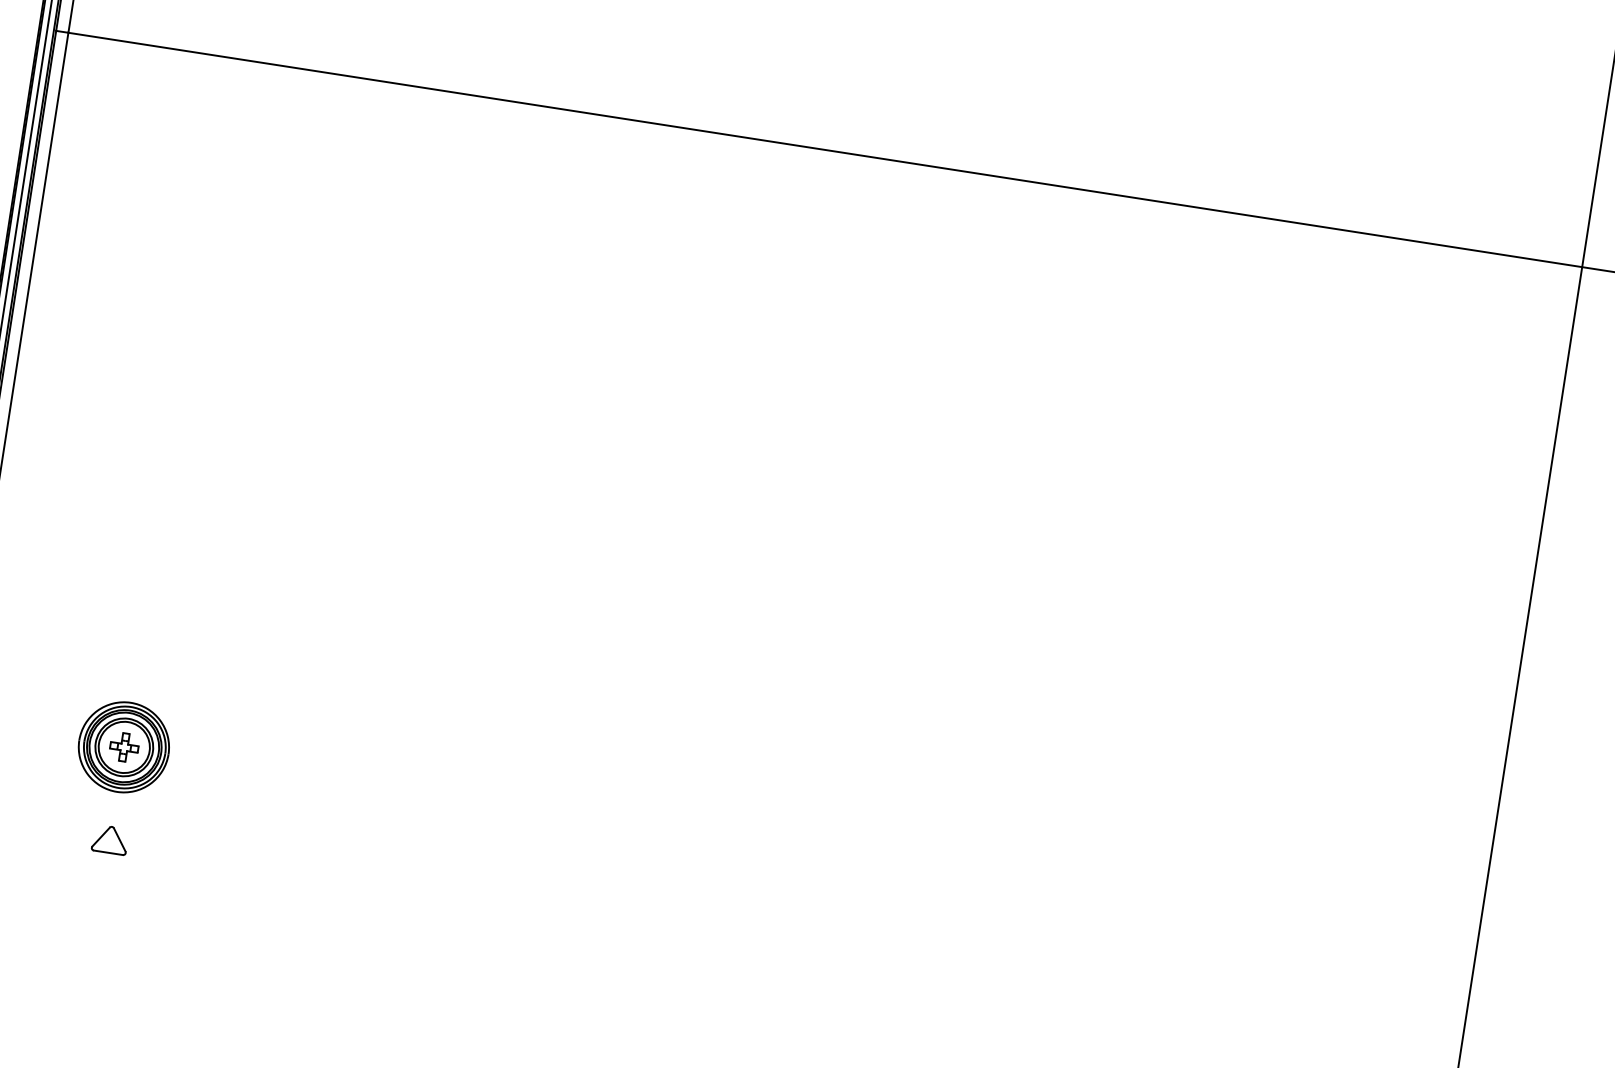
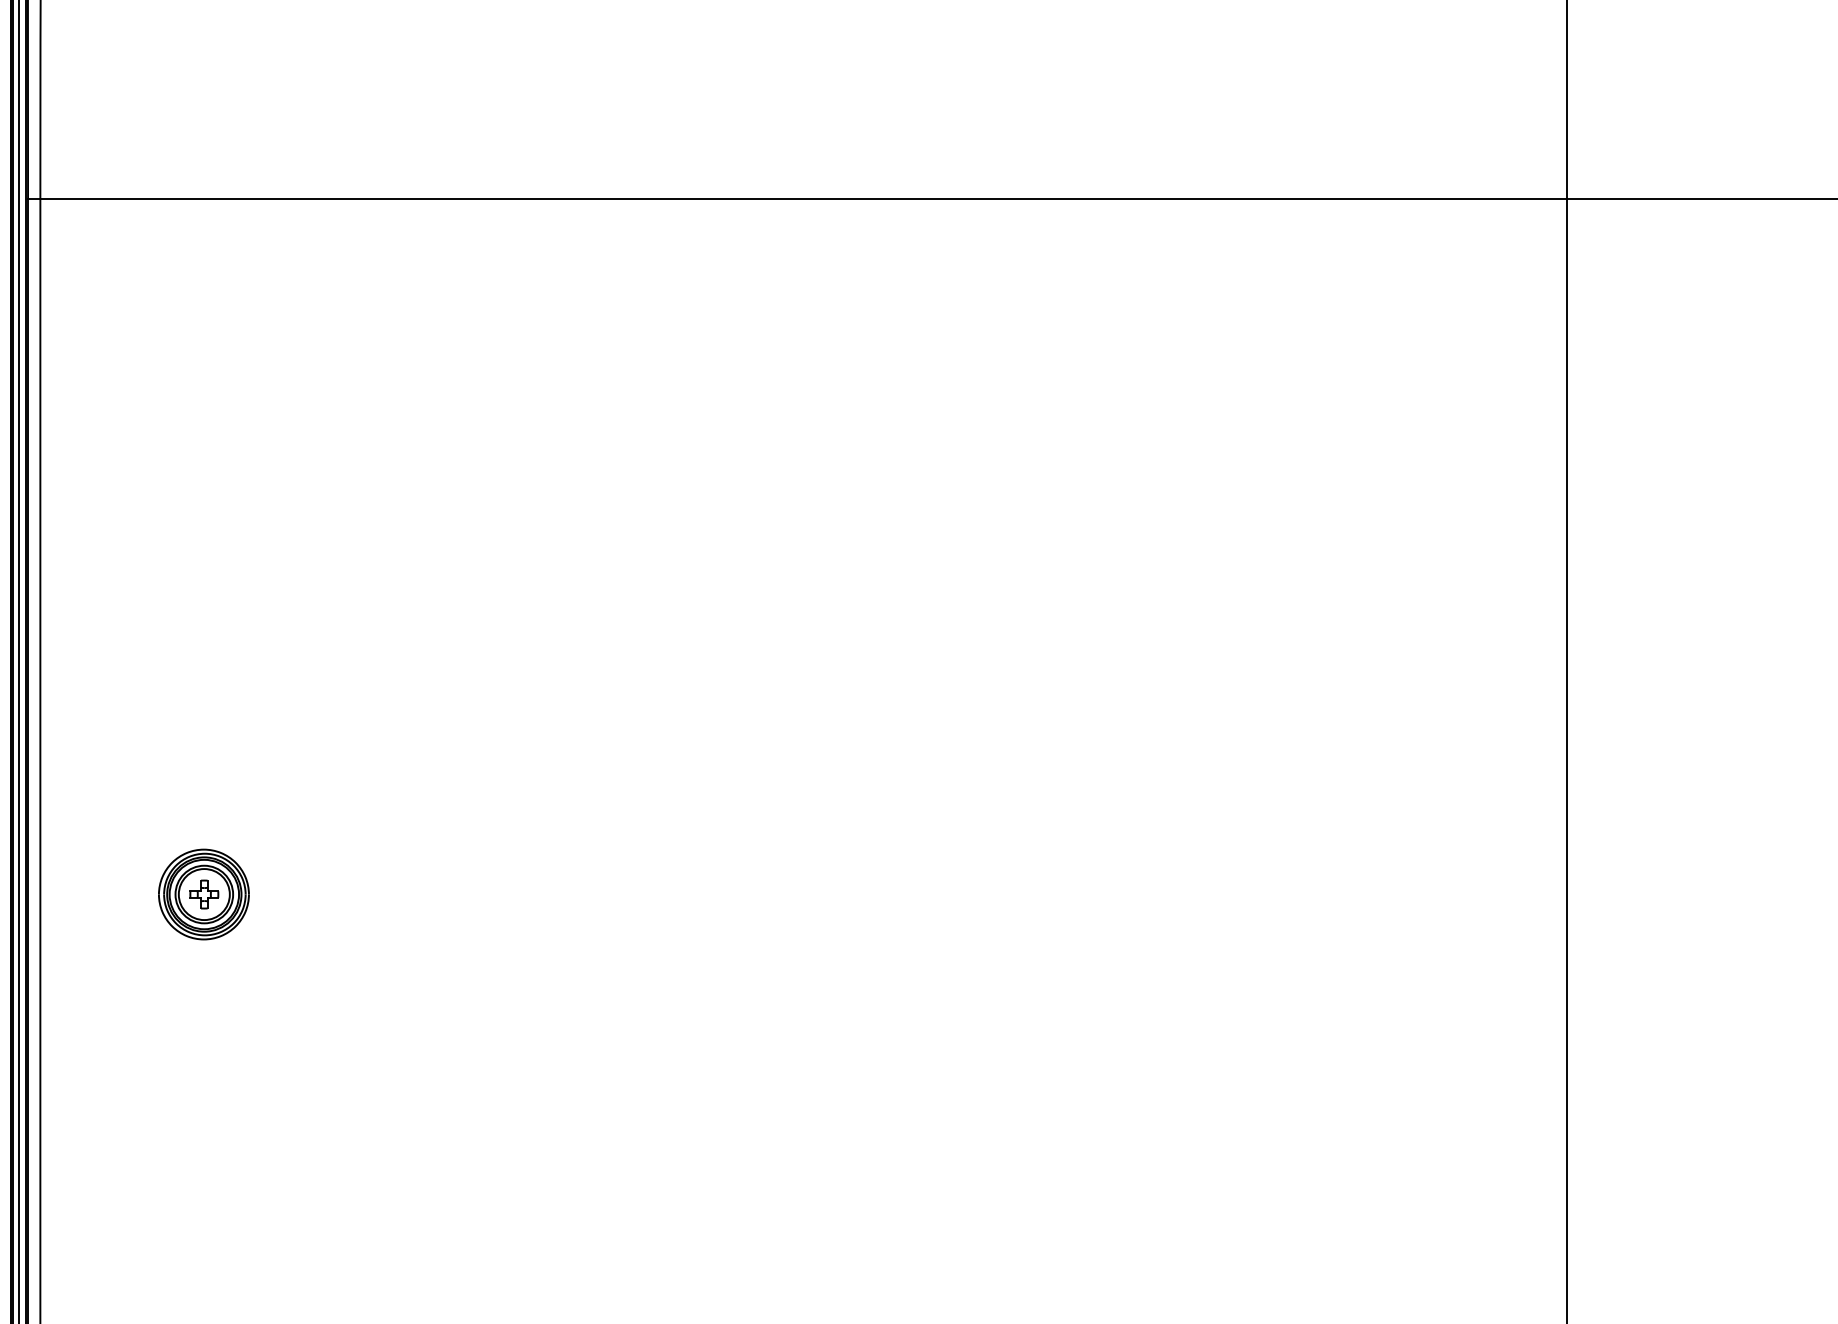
part: (110, 839) -> (204, 987), removed

